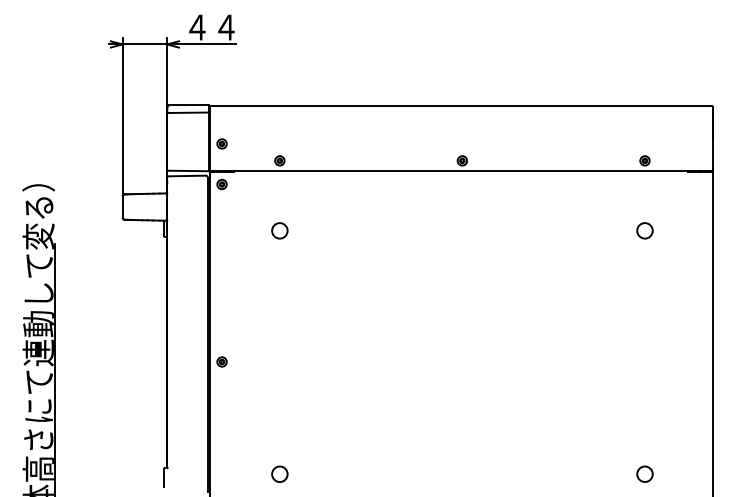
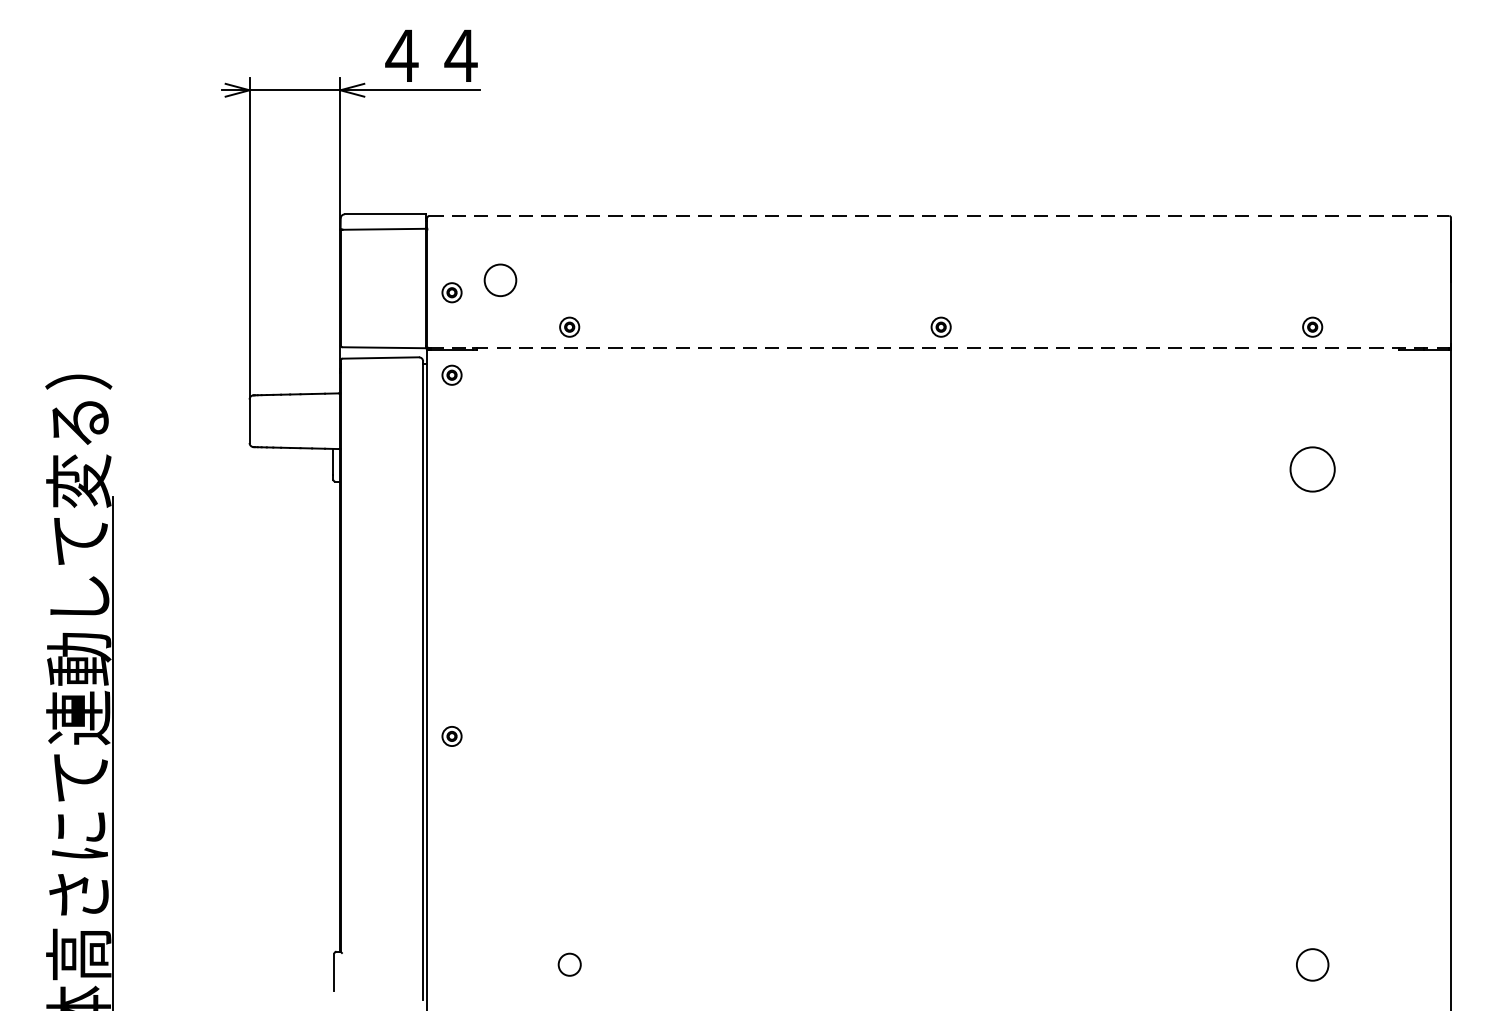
line: (461, 106) -> (939, 216), solid -> dashed
line: (461, 171) -> (939, 348), solid -> dashed
circle: (279, 230) -> (499, 279), moved
circle: (644, 230) -> (1311, 468), size x1.4
circle: (279, 473) -> (568, 963), size x0.7

